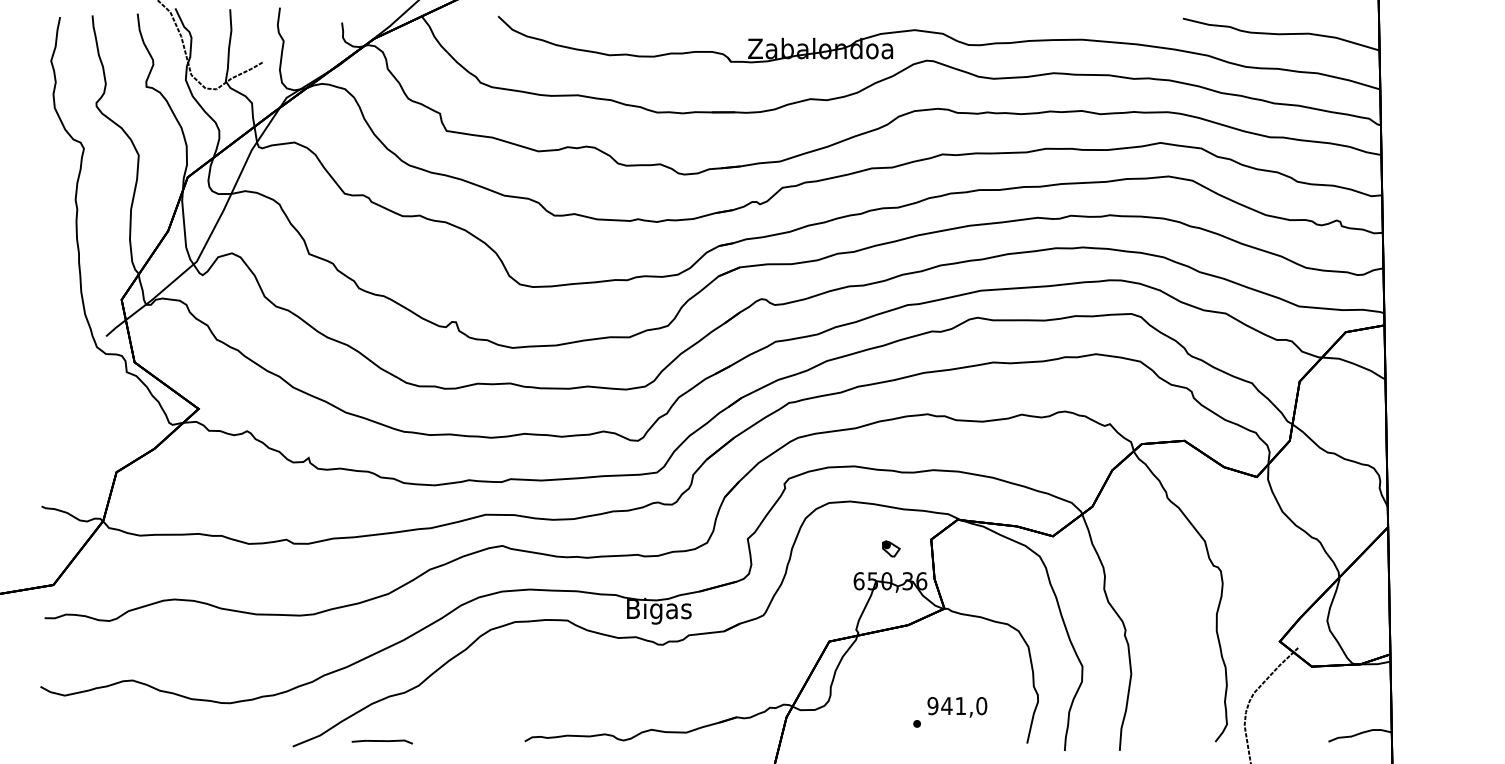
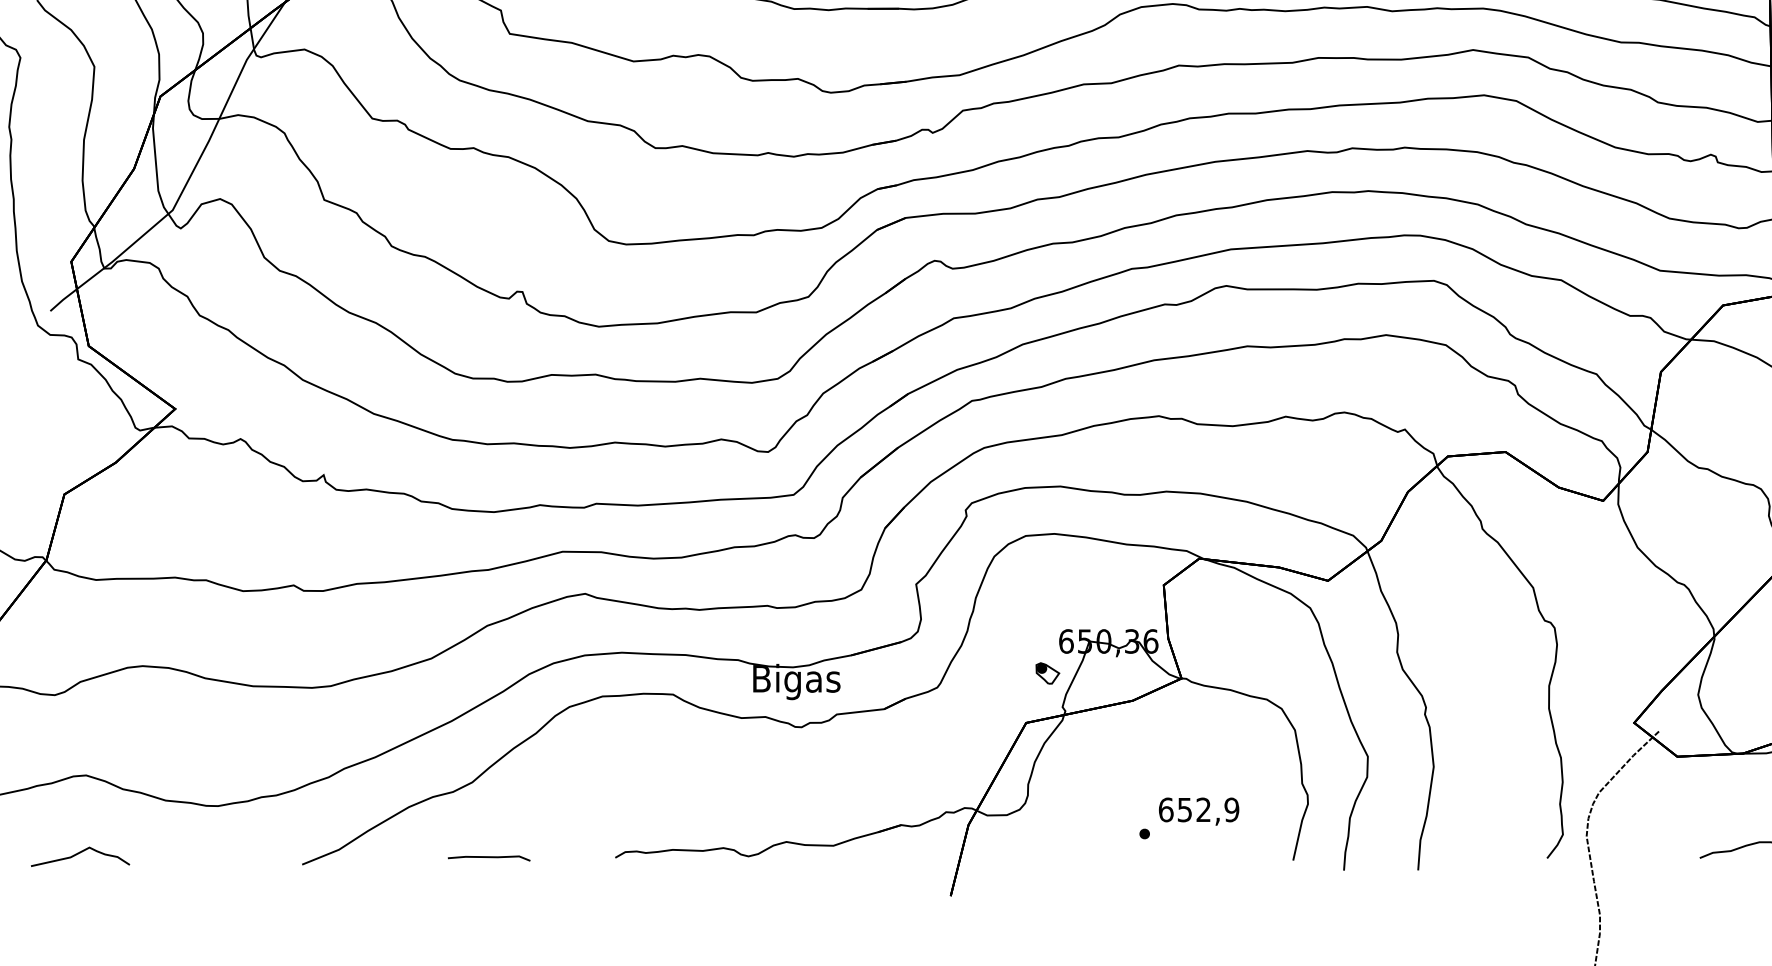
part: (891, 548) -> (1048, 672), moved
text: (957, 706) -> (1199, 810), 941,0 -> 652,9
curve: (128, 738) -> (80, 853), added
line: (381, 741) -> (488, 857), moved

